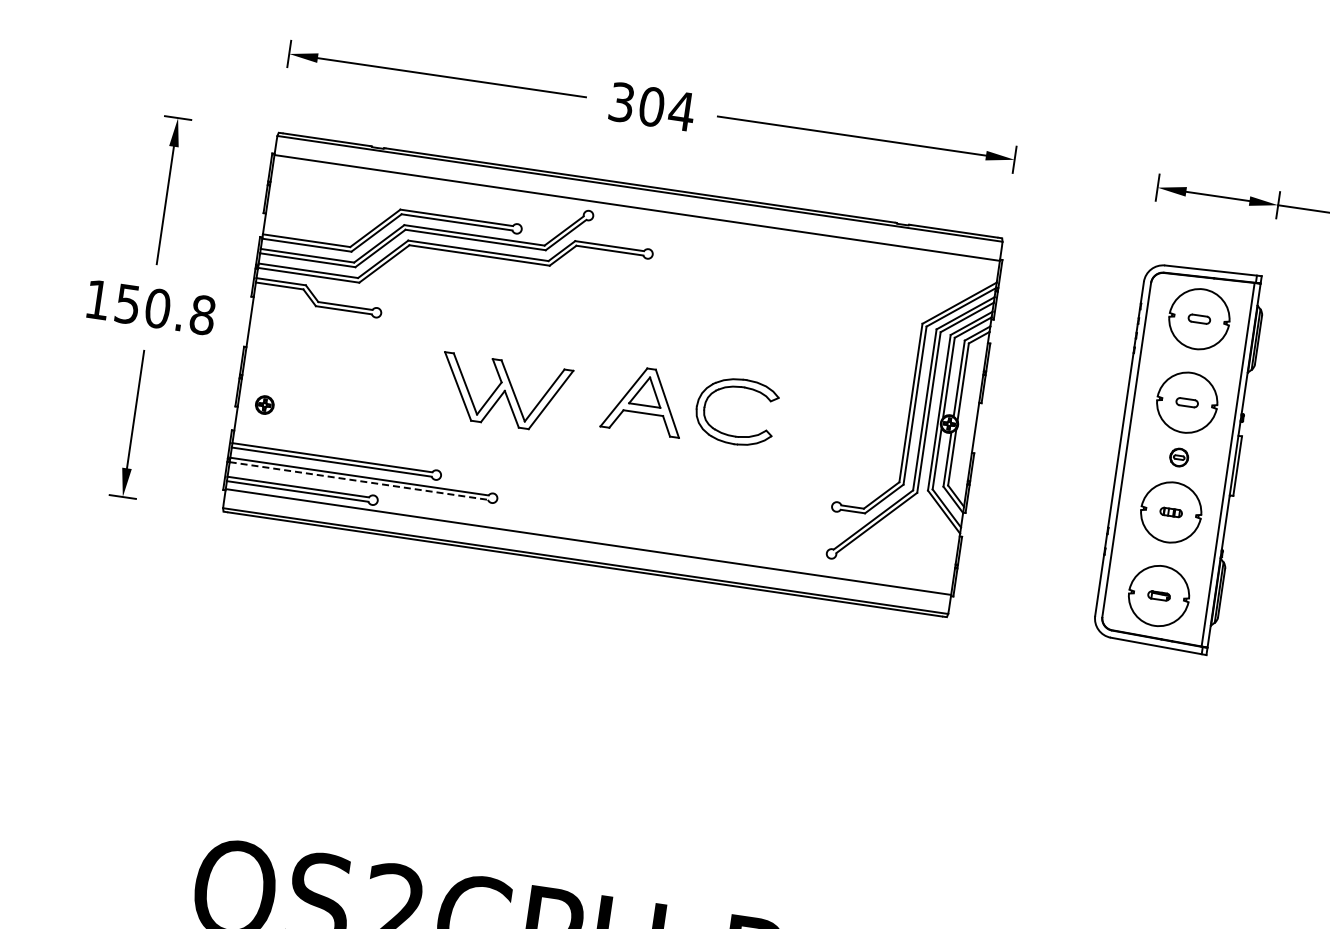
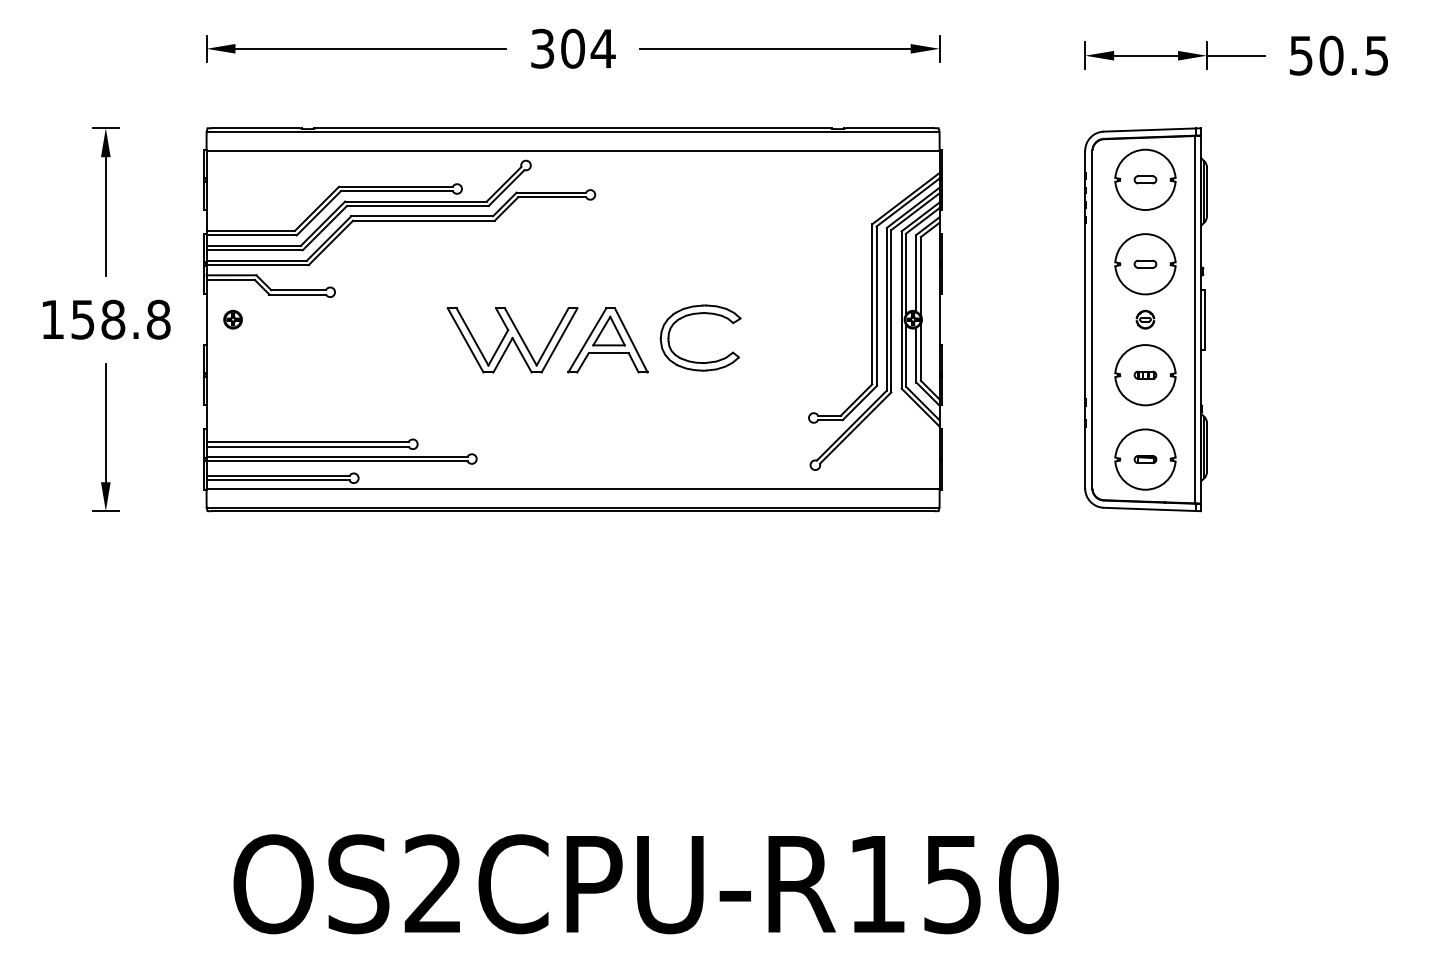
text: (158, 308) -> (113, 319), 150.8 -> 158.8
part: (504, 393) -> (512, 340), moved
part: (264, 404) -> (232, 319), moved
line: (359, 481) -> (337, 461), dashed -> solid

